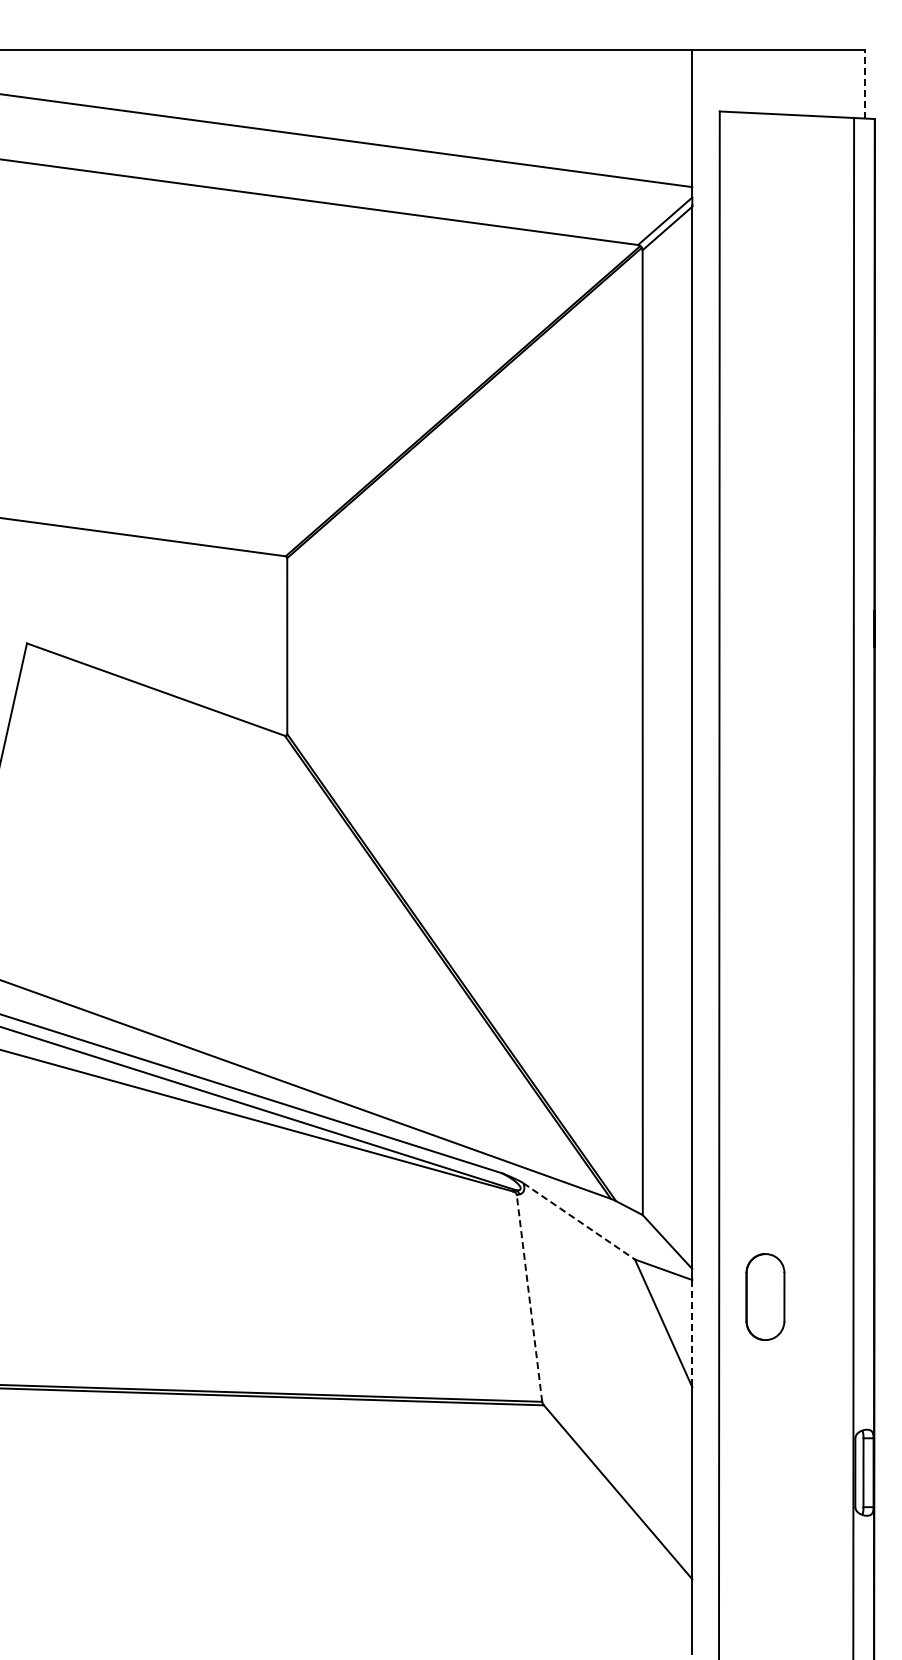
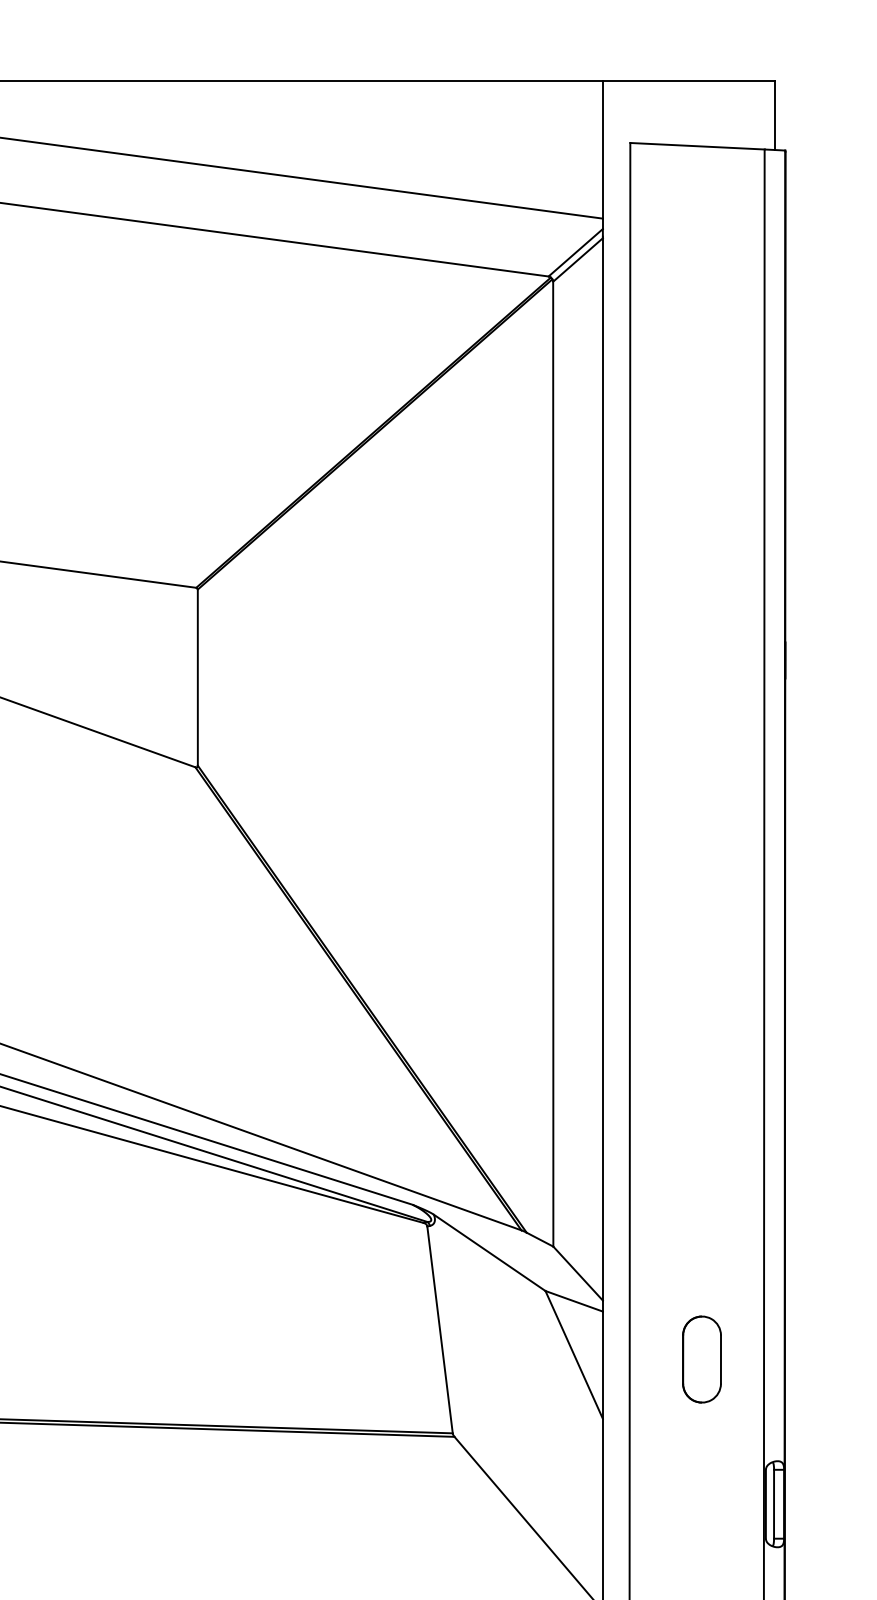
line: (864, 83) -> (775, 115), dashed -> solid
line: (579, 1221) -> (490, 1253), dashed -> solid
part: (765, 1296) -> (702, 1359), moved
line: (529, 1297) -> (440, 1329), dashed -> solid
line: (692, 1333) -> (603, 1365), dashed -> solid

